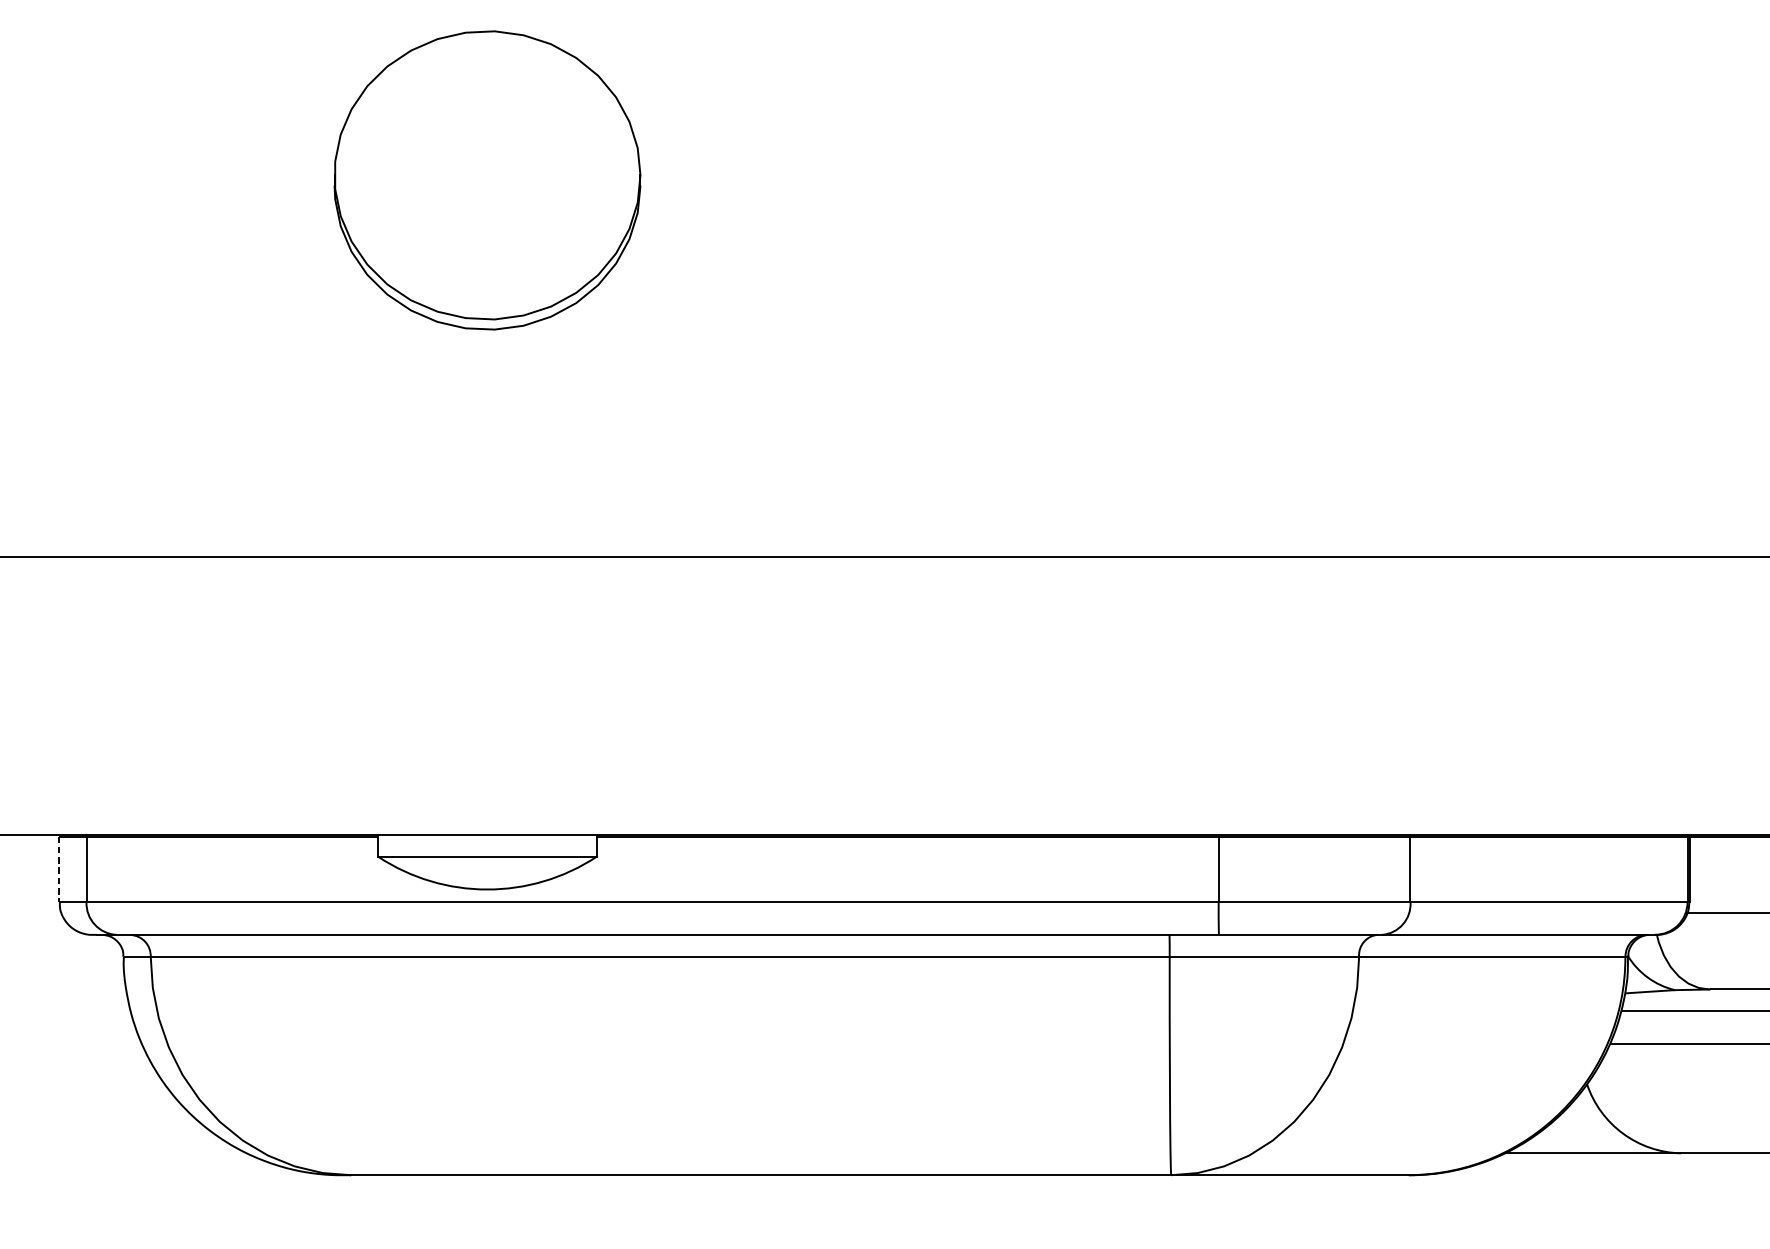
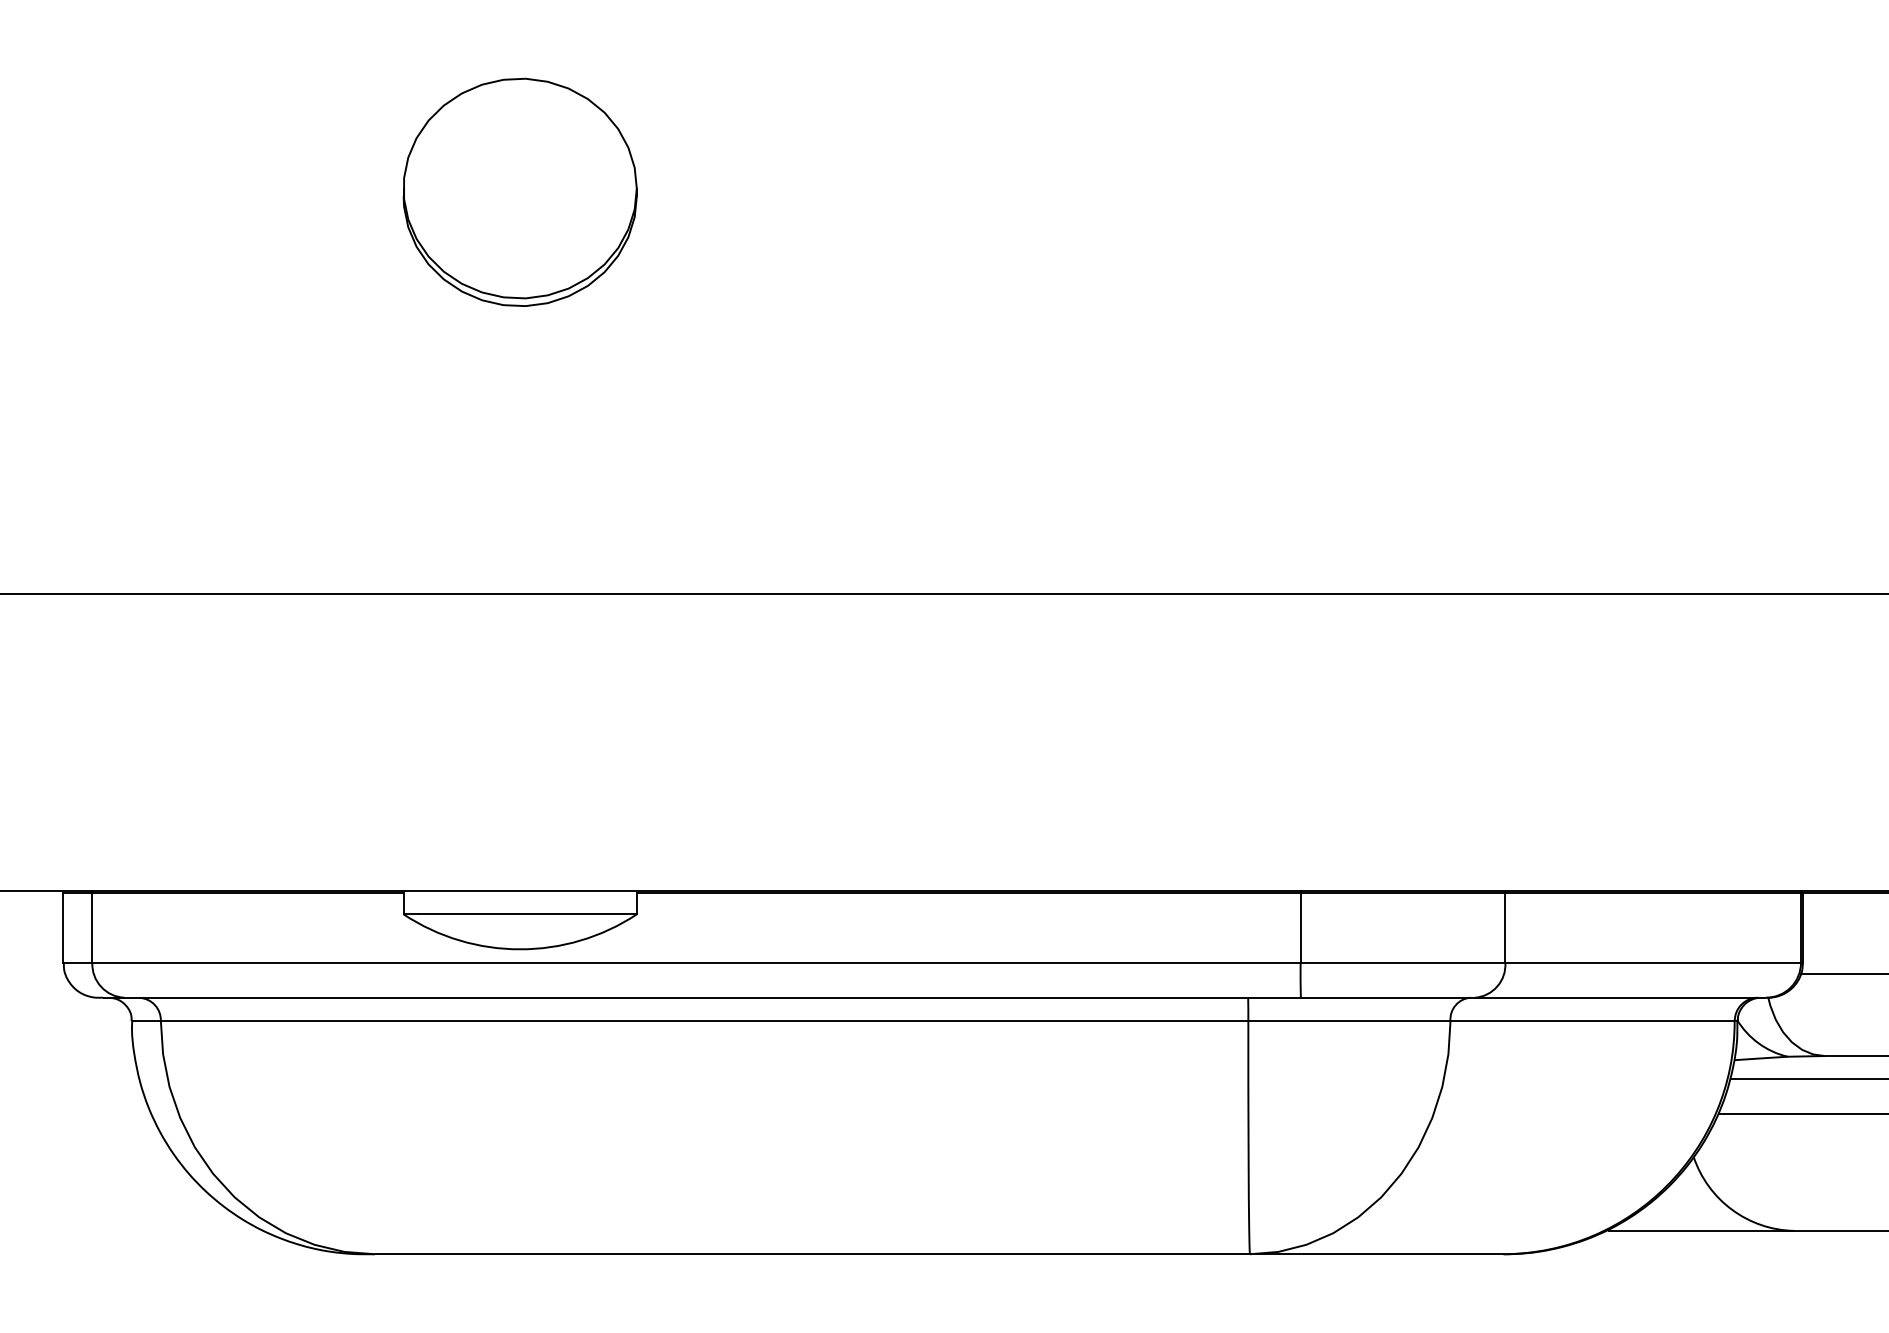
part: (486, 179) -> (519, 191), size x0.71
line: (59, 869) -> (63, 927), dashed -> solid

